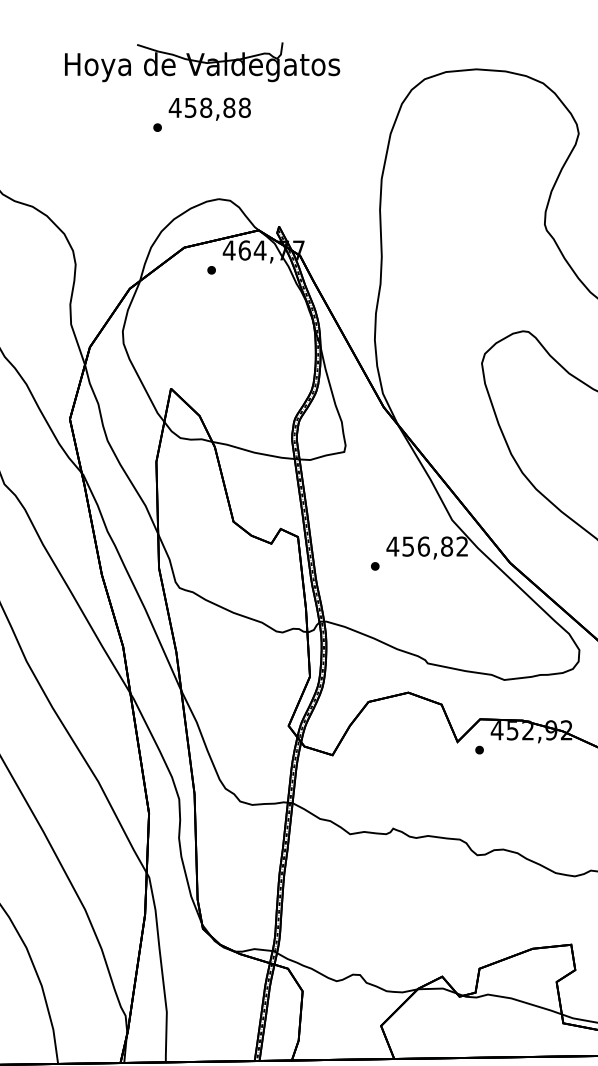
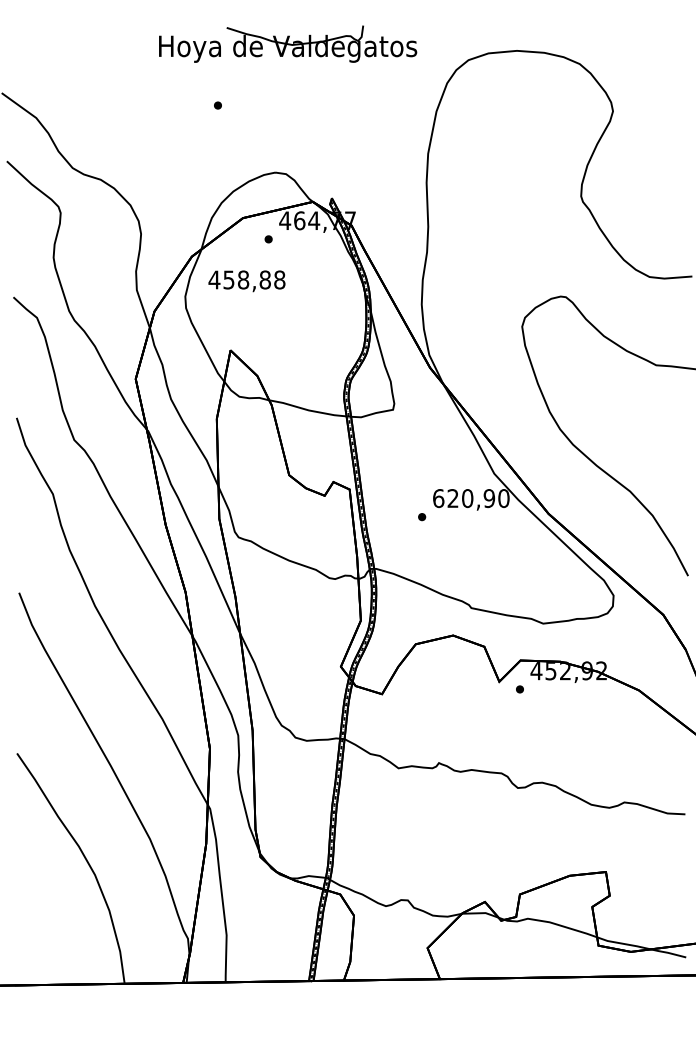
part: (202, 61) -> (288, 43), moved
text: (209, 109) -> (246, 281), moved
text: (426, 546) -> (470, 498), 456,82 -> 620,90

